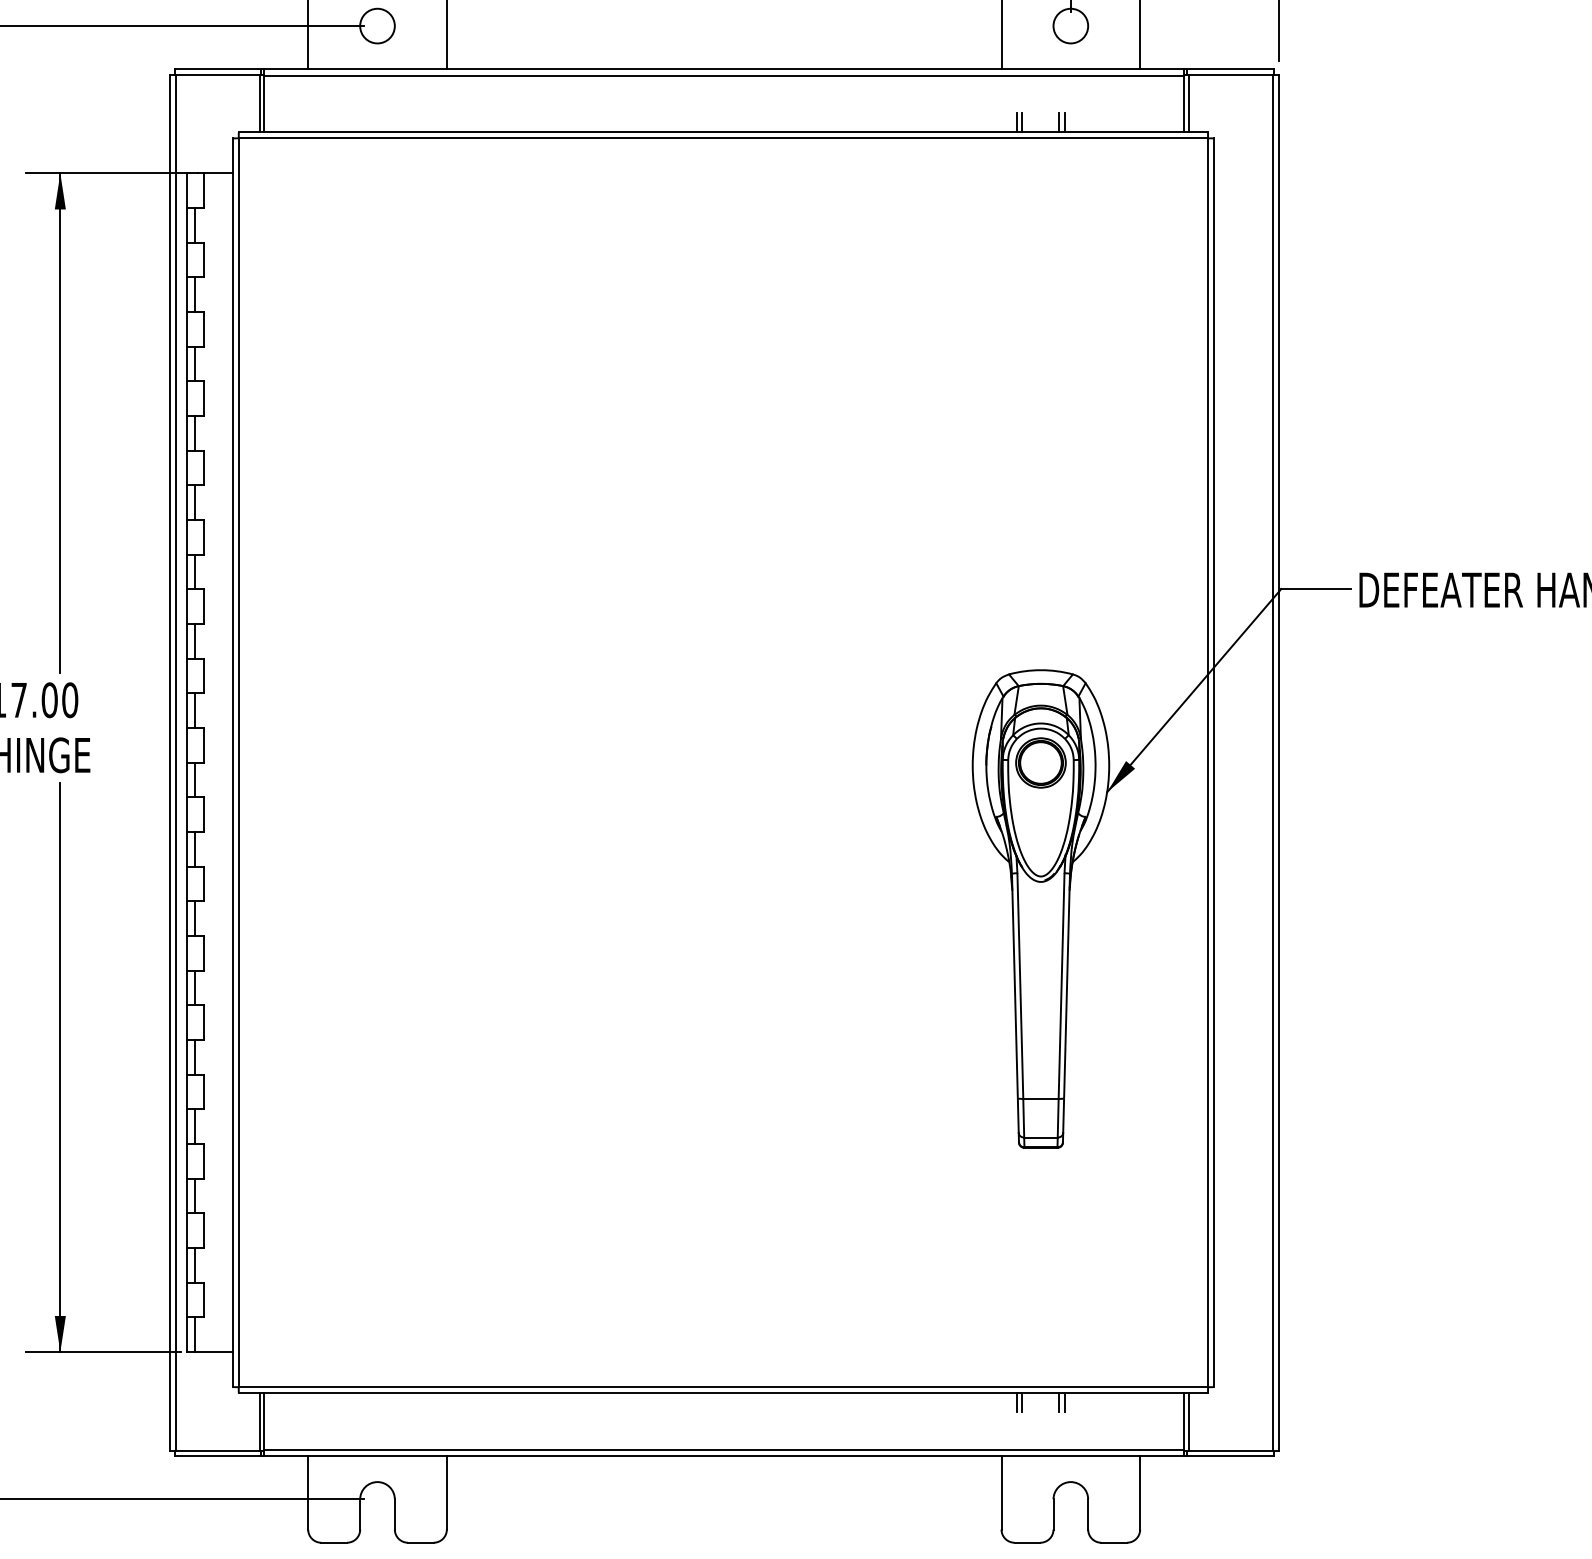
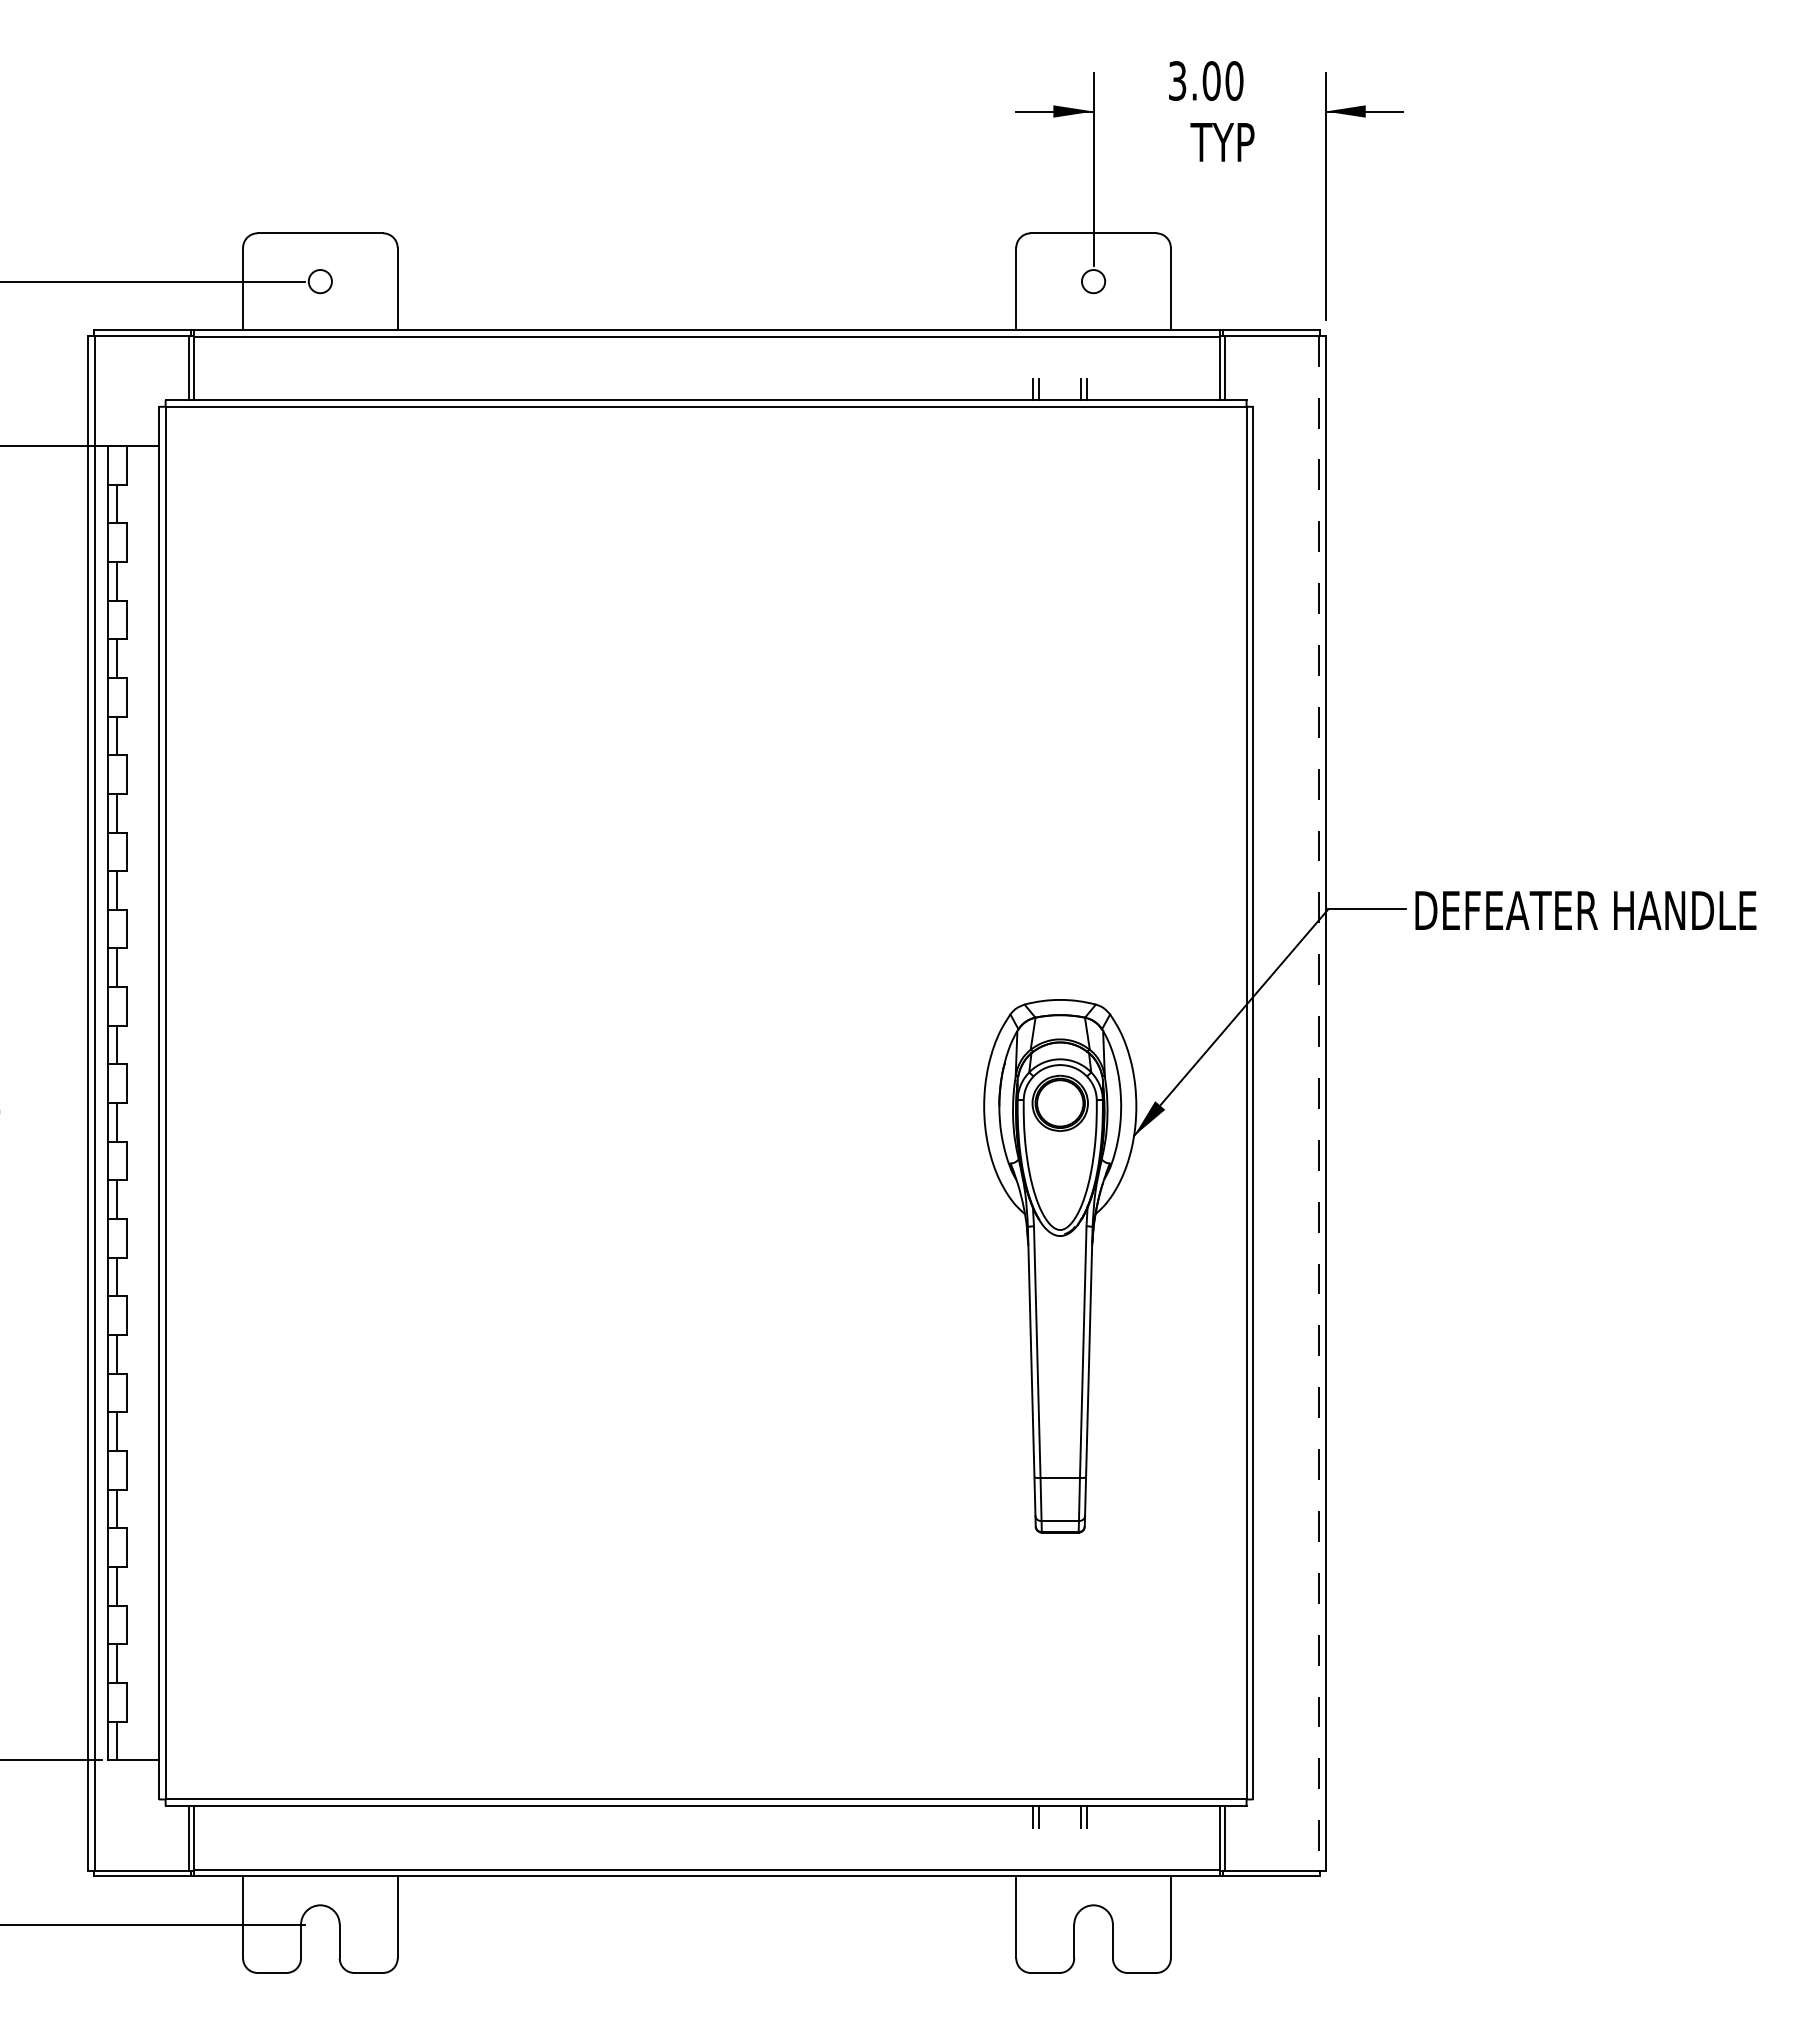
circle: (377, 26) -> (320, 281), size x0.6
circle: (1070, 26) -> (1093, 281), size x0.6
line: (1272, 763) -> (1318, 1103), solid -> dashed

